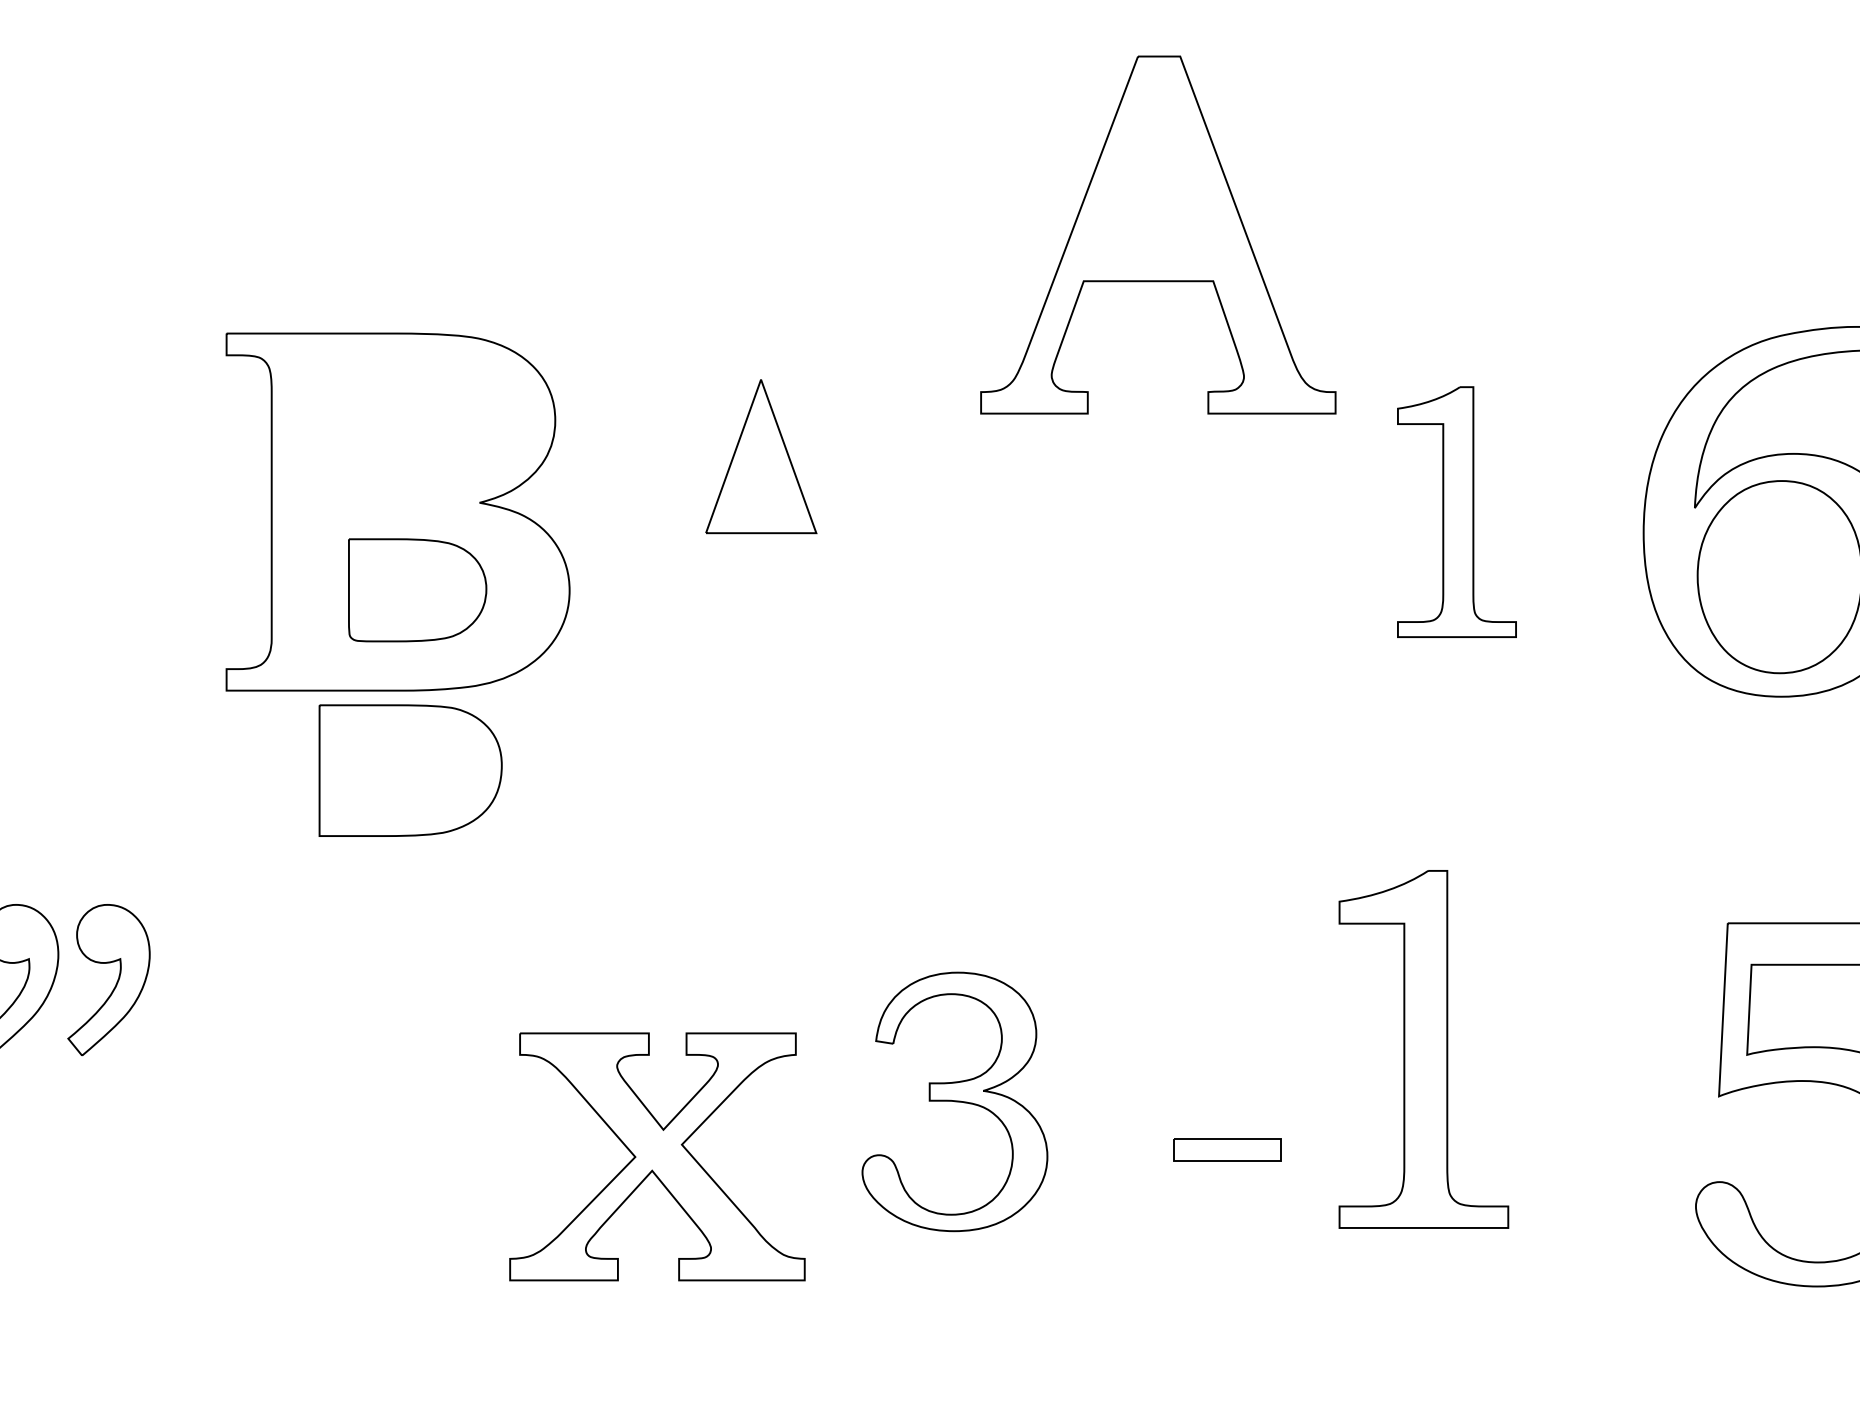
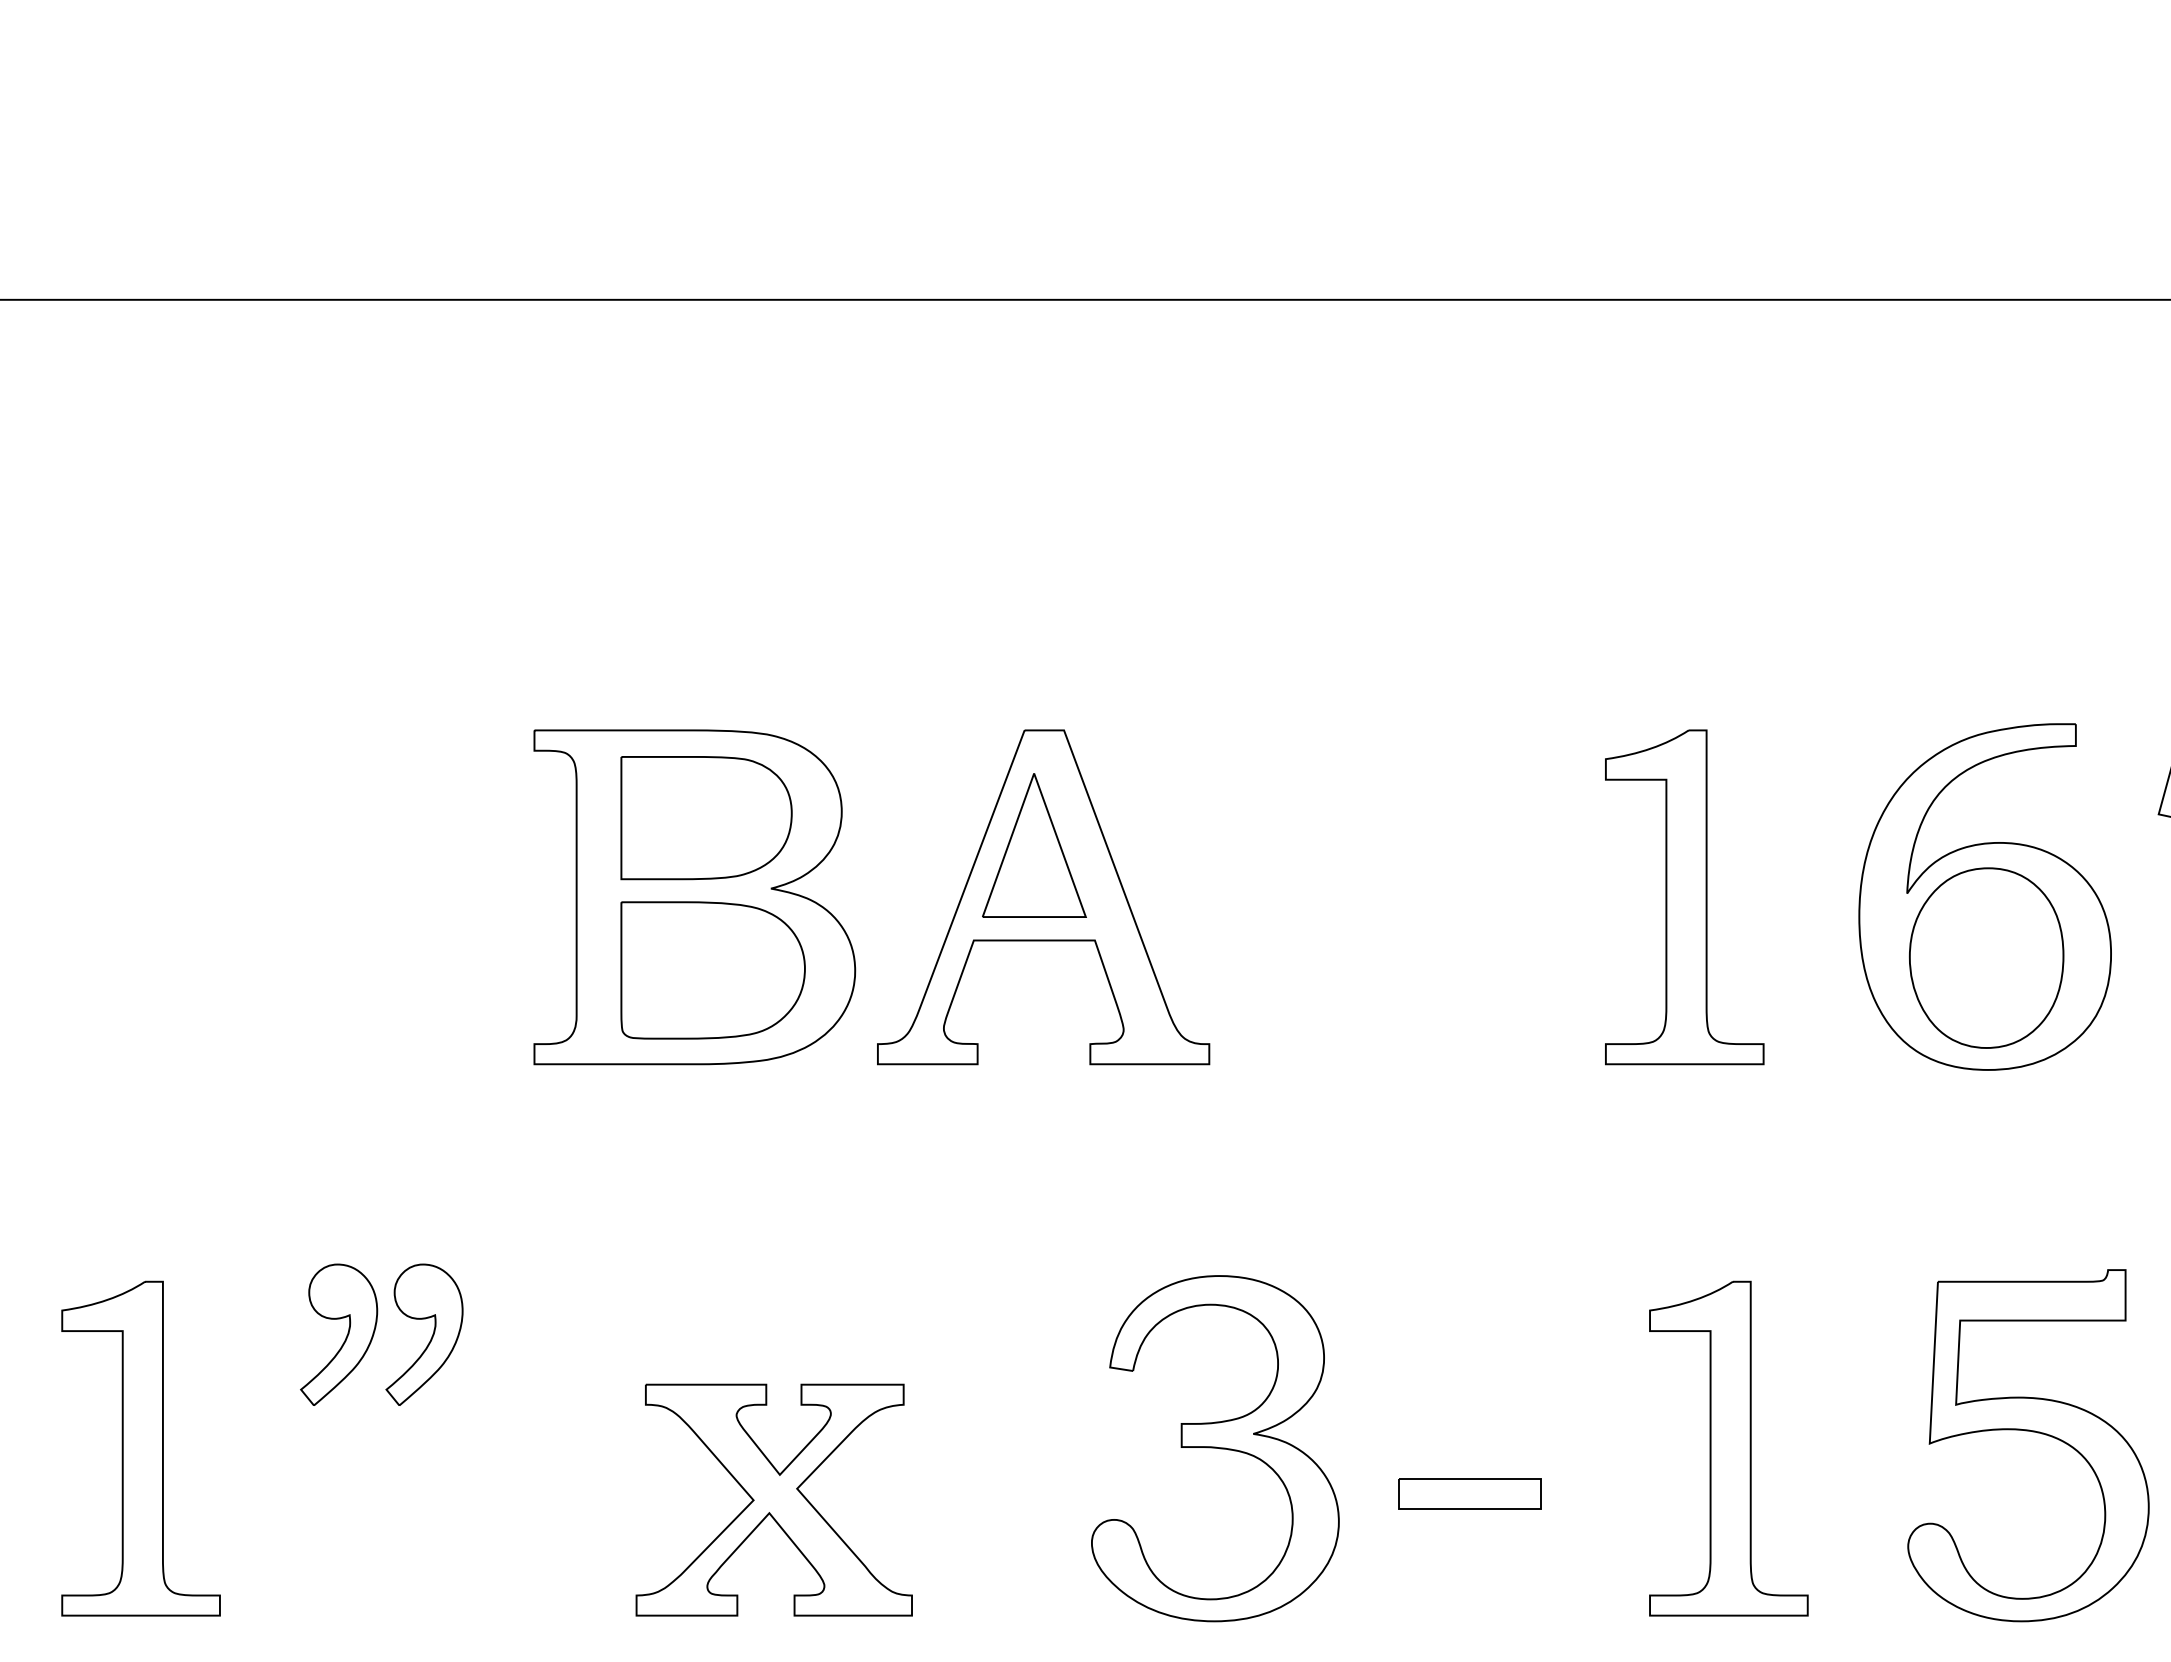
part: (1158, 235) -> (1043, 897), moved
part: (1456, 512) -> (1684, 897), size x1.43
part: (417, 590) -> (712, 970), size x1.43
part: (410, 771) -> (706, 818), moved
part: (1423, 1049) -> (1728, 1448), moved
part: (955, 1101) -> (1215, 1448), size x1.43
part: (1226, 1149) -> (1469, 1493), size x1.43
part: (656, 1156) -> (773, 1499), moved

